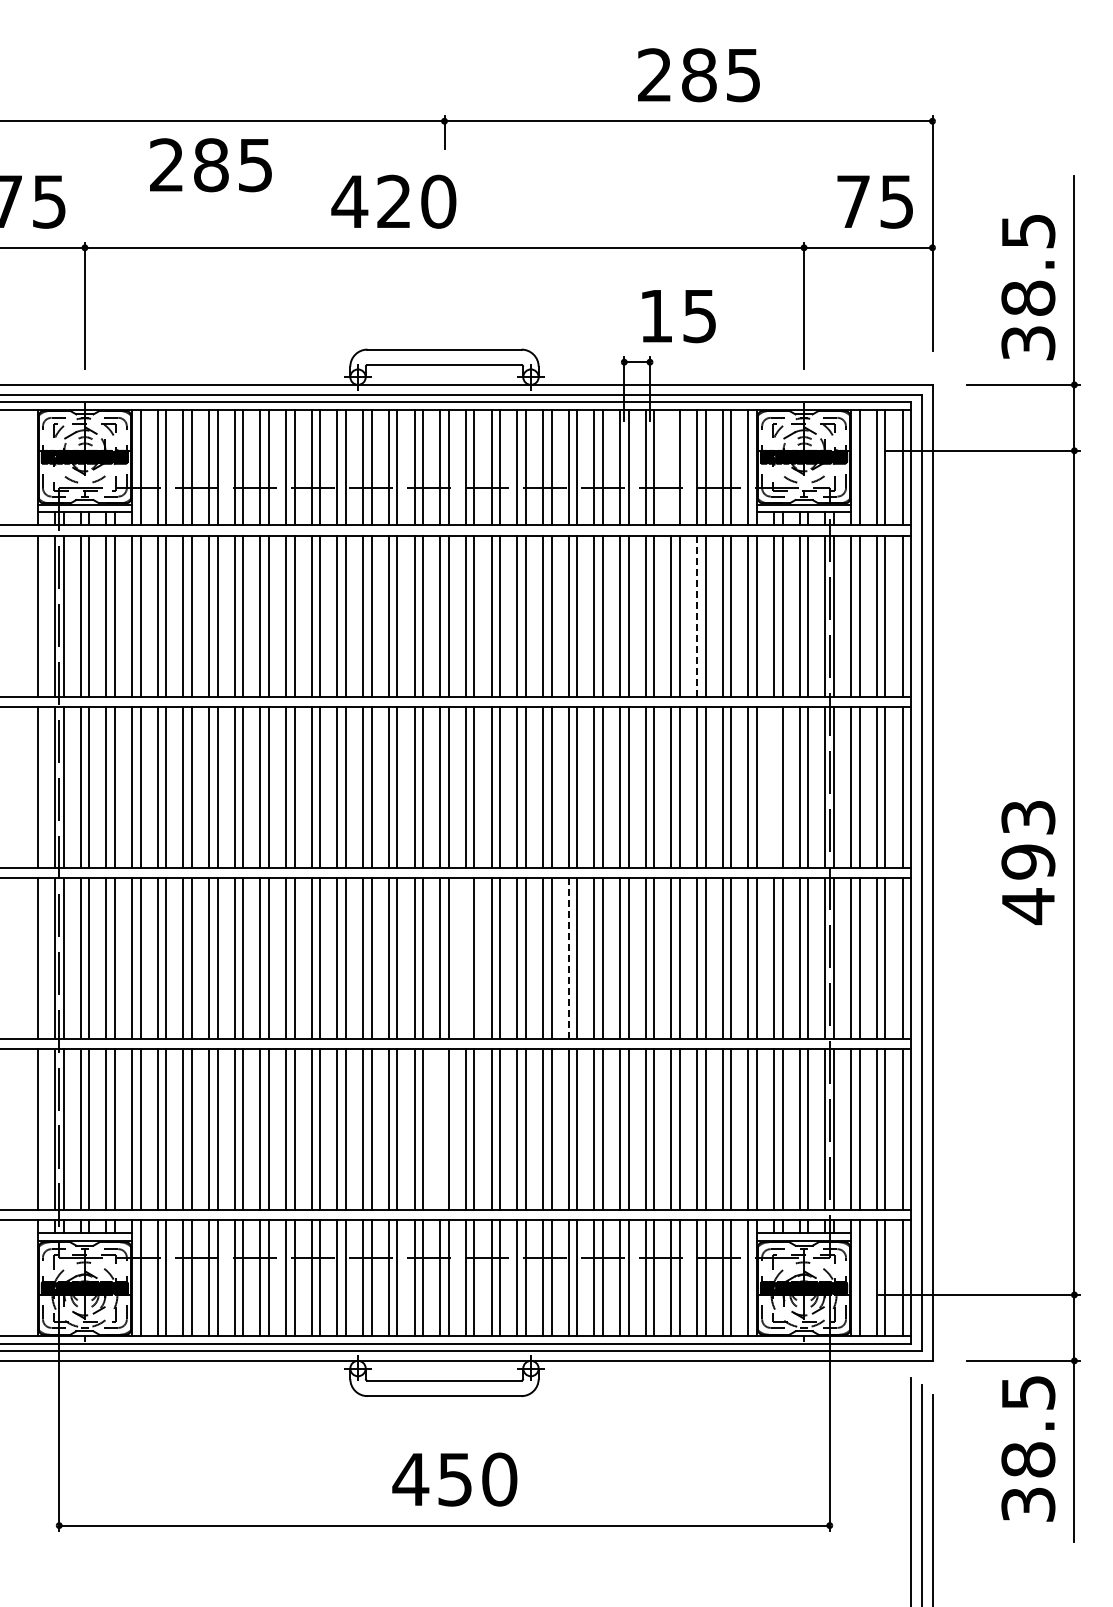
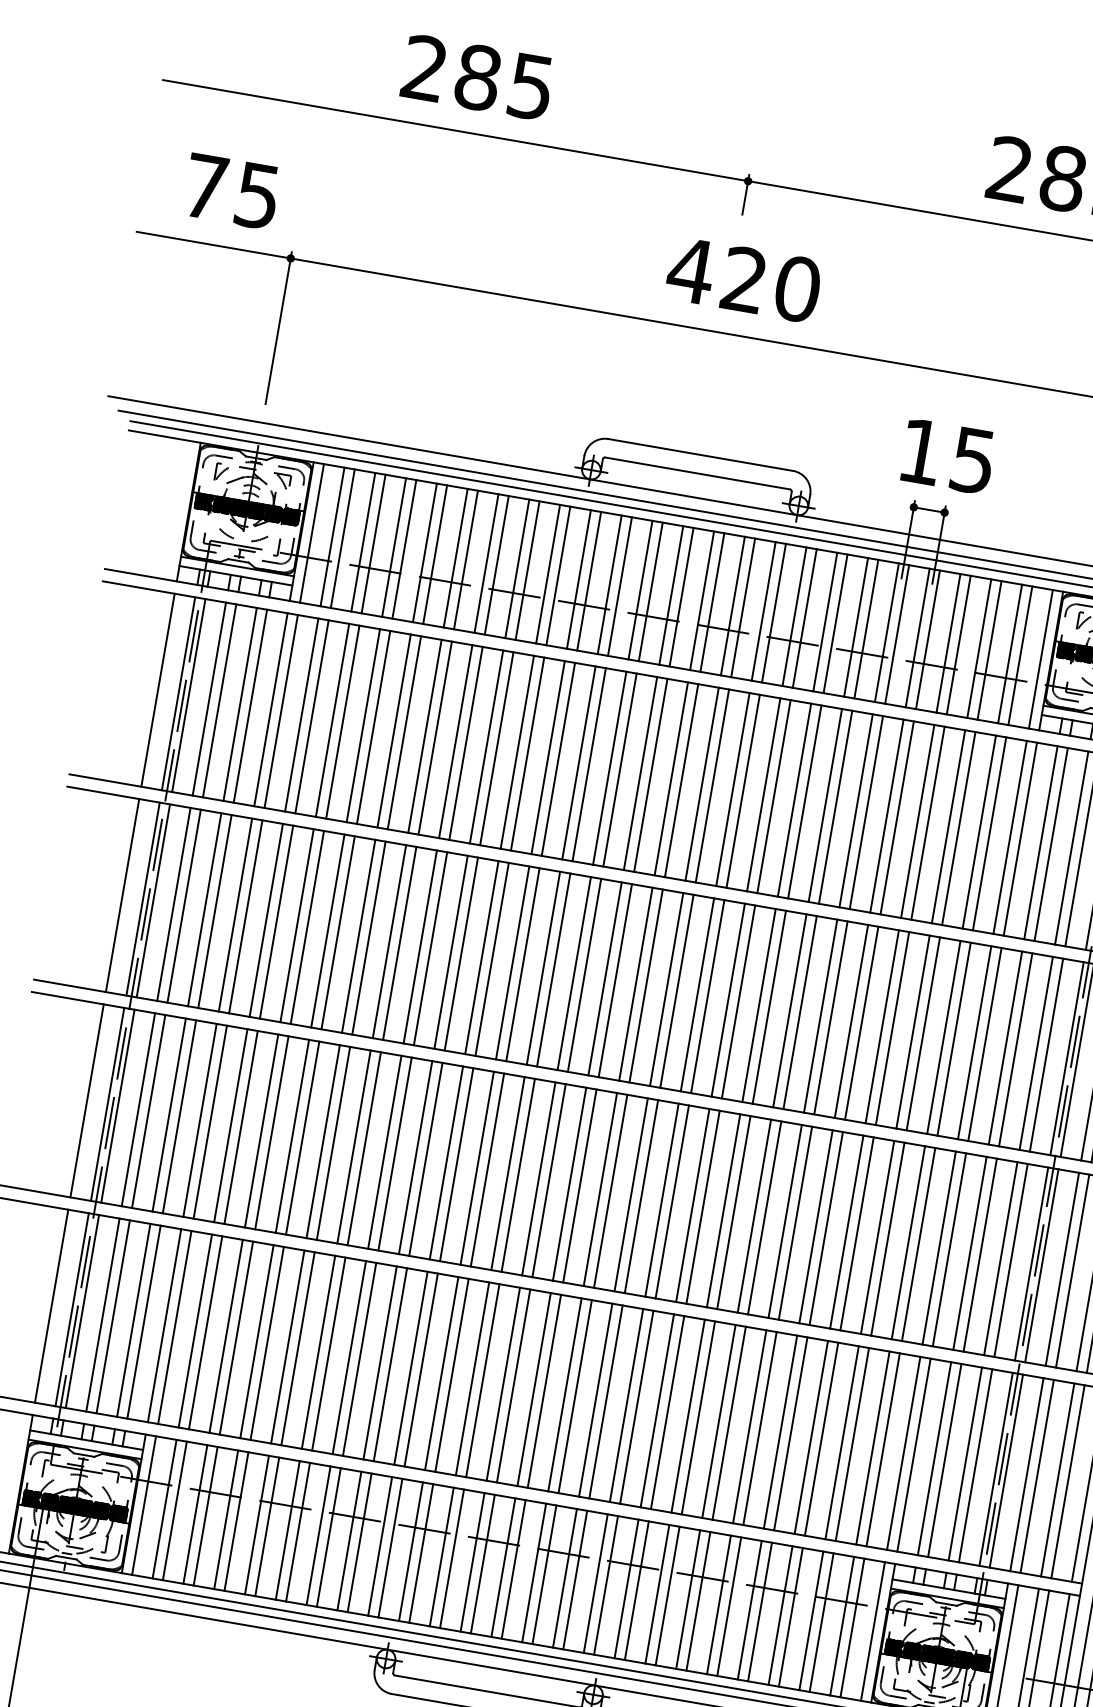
text: (210, 165) -> (477, 77), moved
text: (393, 201) -> (743, 279), moved
text: (678, 316) -> (947, 456), moved
line: (671, 467) -> (948, 643), added
line: (697, 615) -> (949, 826), dashed -> solid
line: (774, 786) -> (1006, 1047), added
line: (568, 957) -> (723, 1209), dashed -> solid
line: (465, 958) -> (599, 1189), added
line: (440, 1129) -> (534, 1389), added

